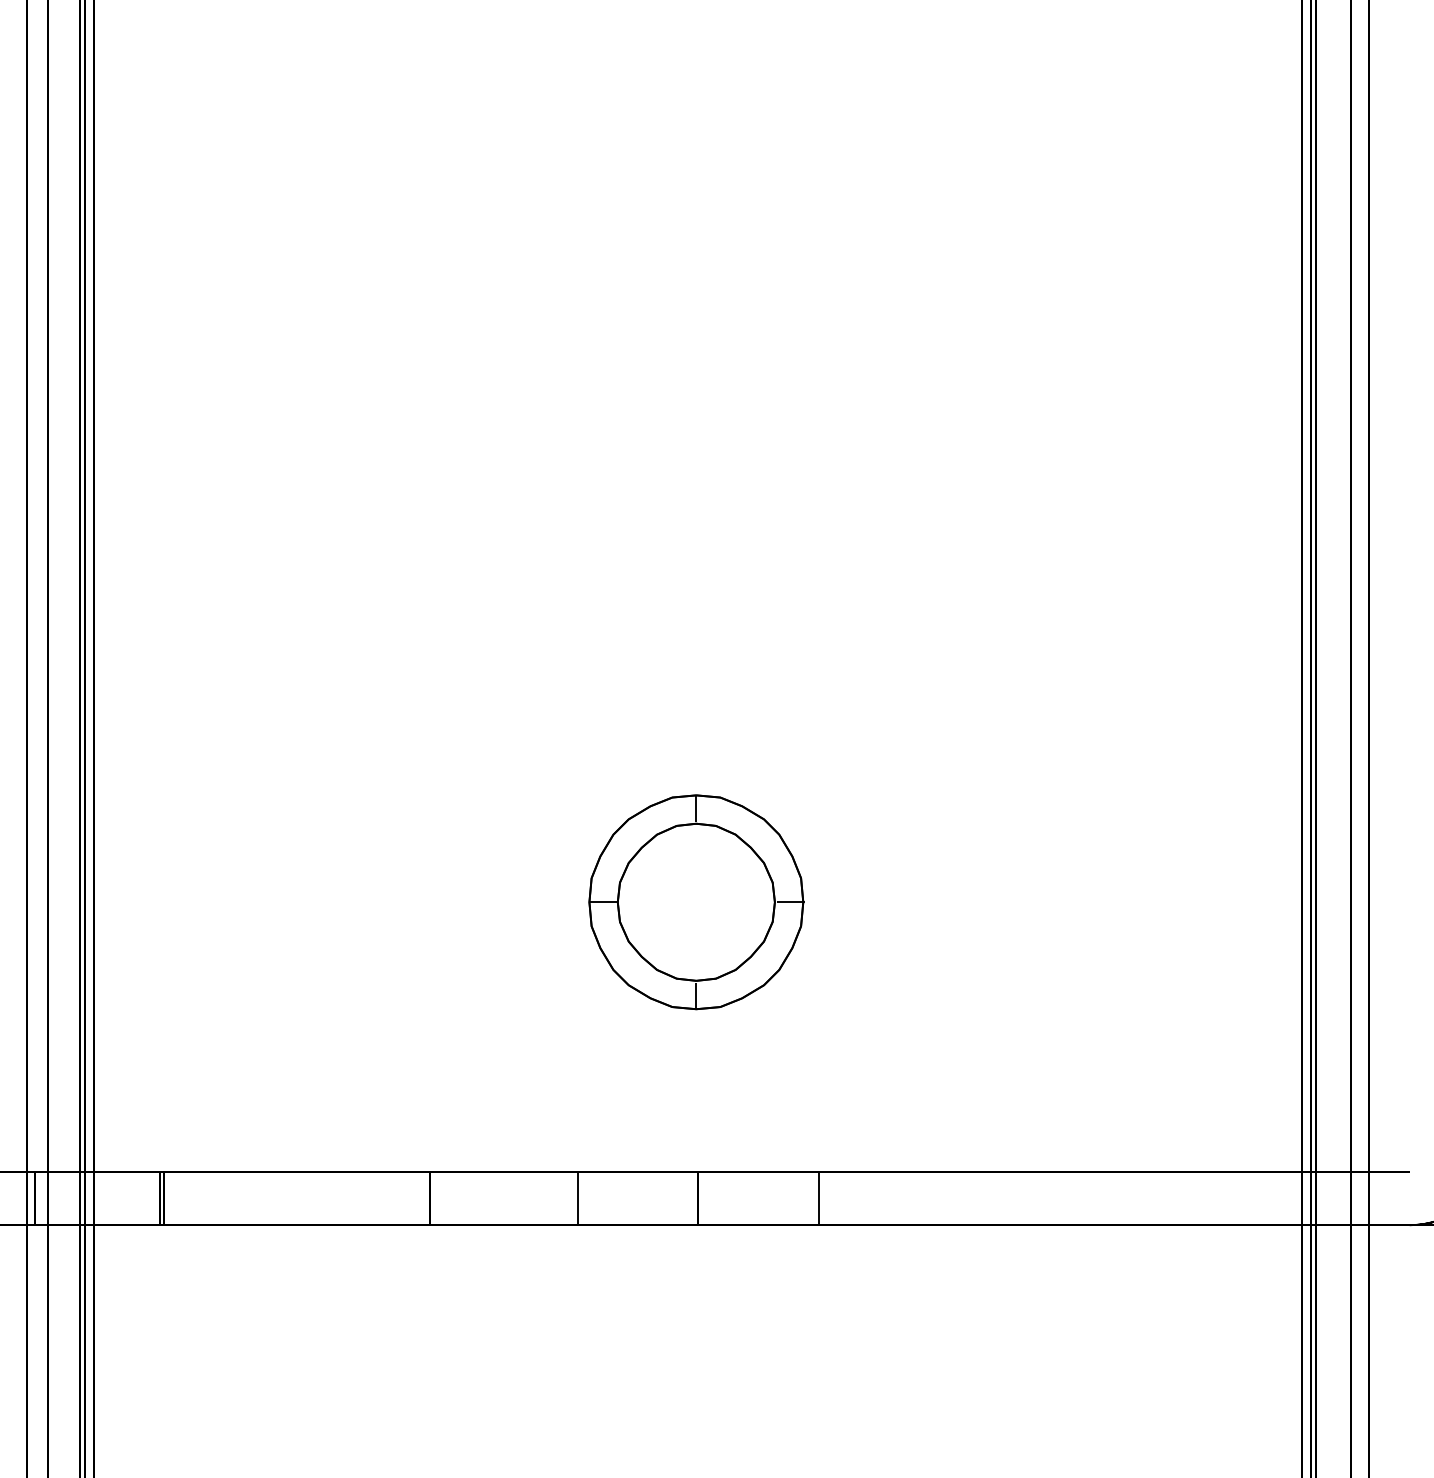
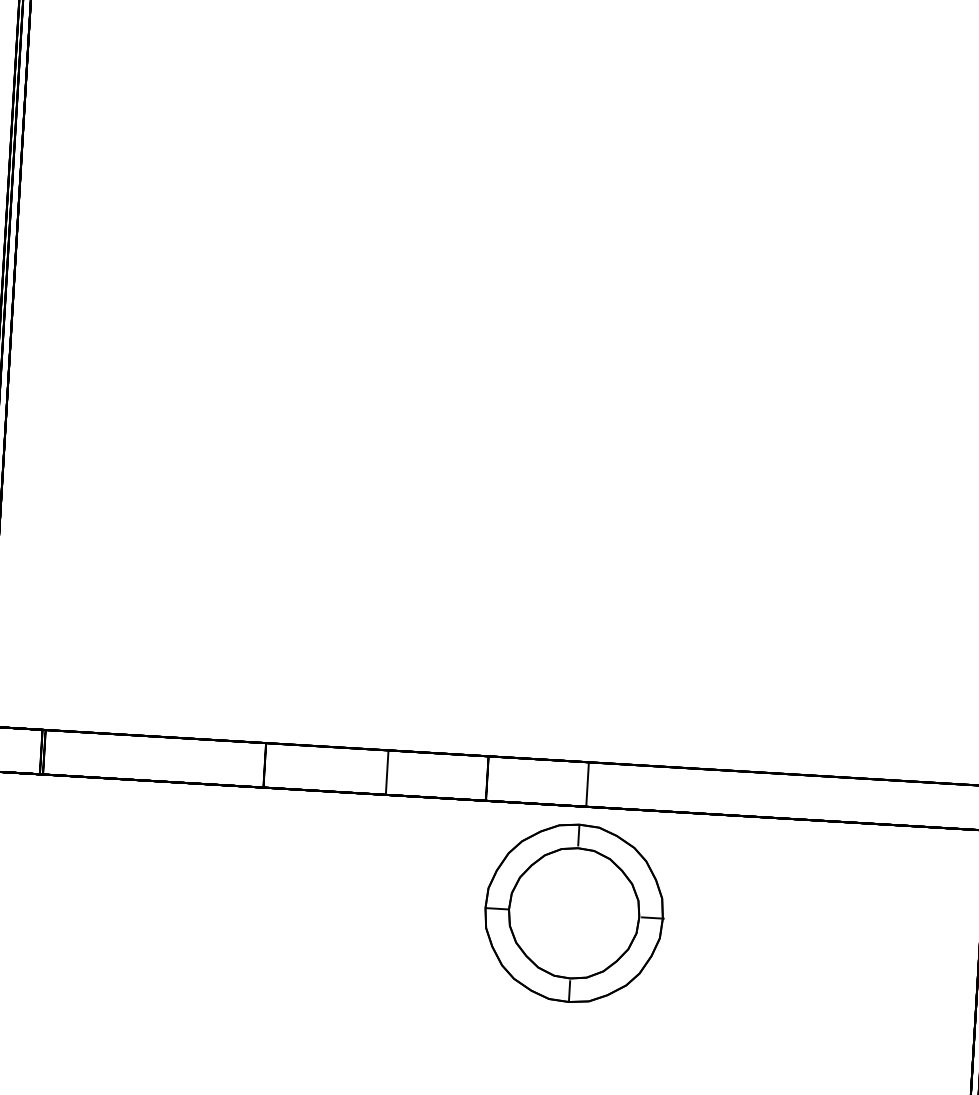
part: (696, 902) -> (574, 913), moved

